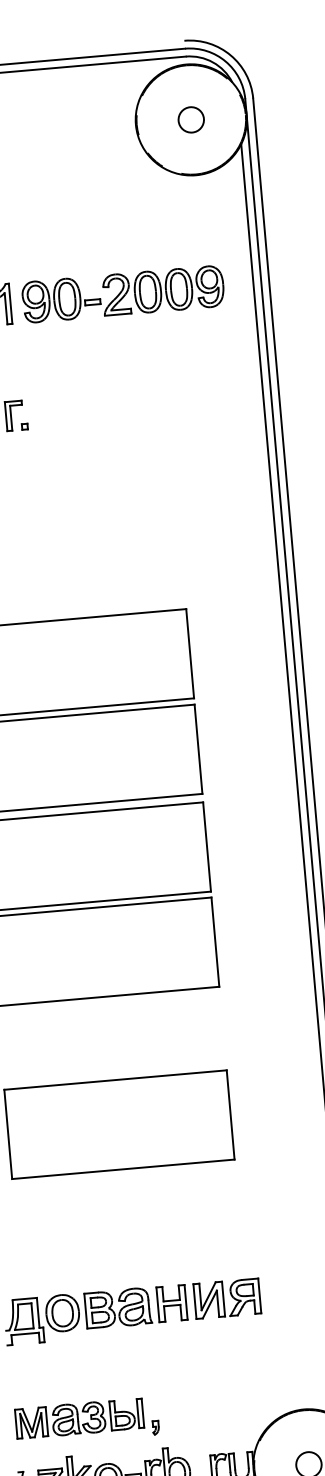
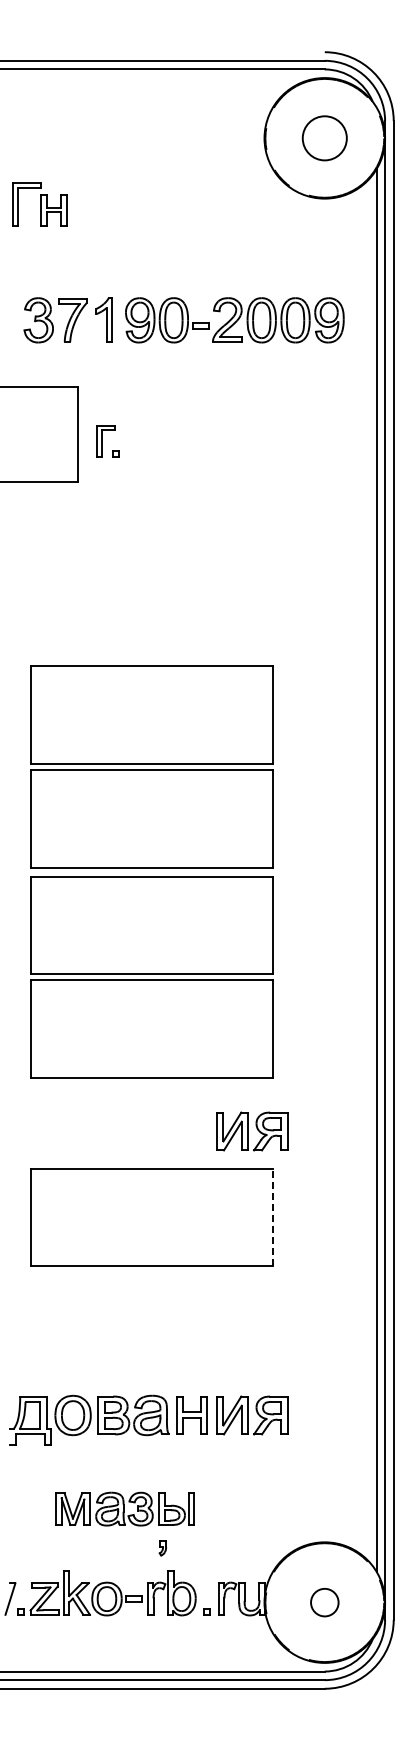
circle: (191, 120) -> (324, 138), size x1.6
part: (204, 1037) -> (252, 1131), added
line: (230, 1115) -> (273, 1217), solid -> dashed
part: (78, 1418) -> (124, 1508), moved

